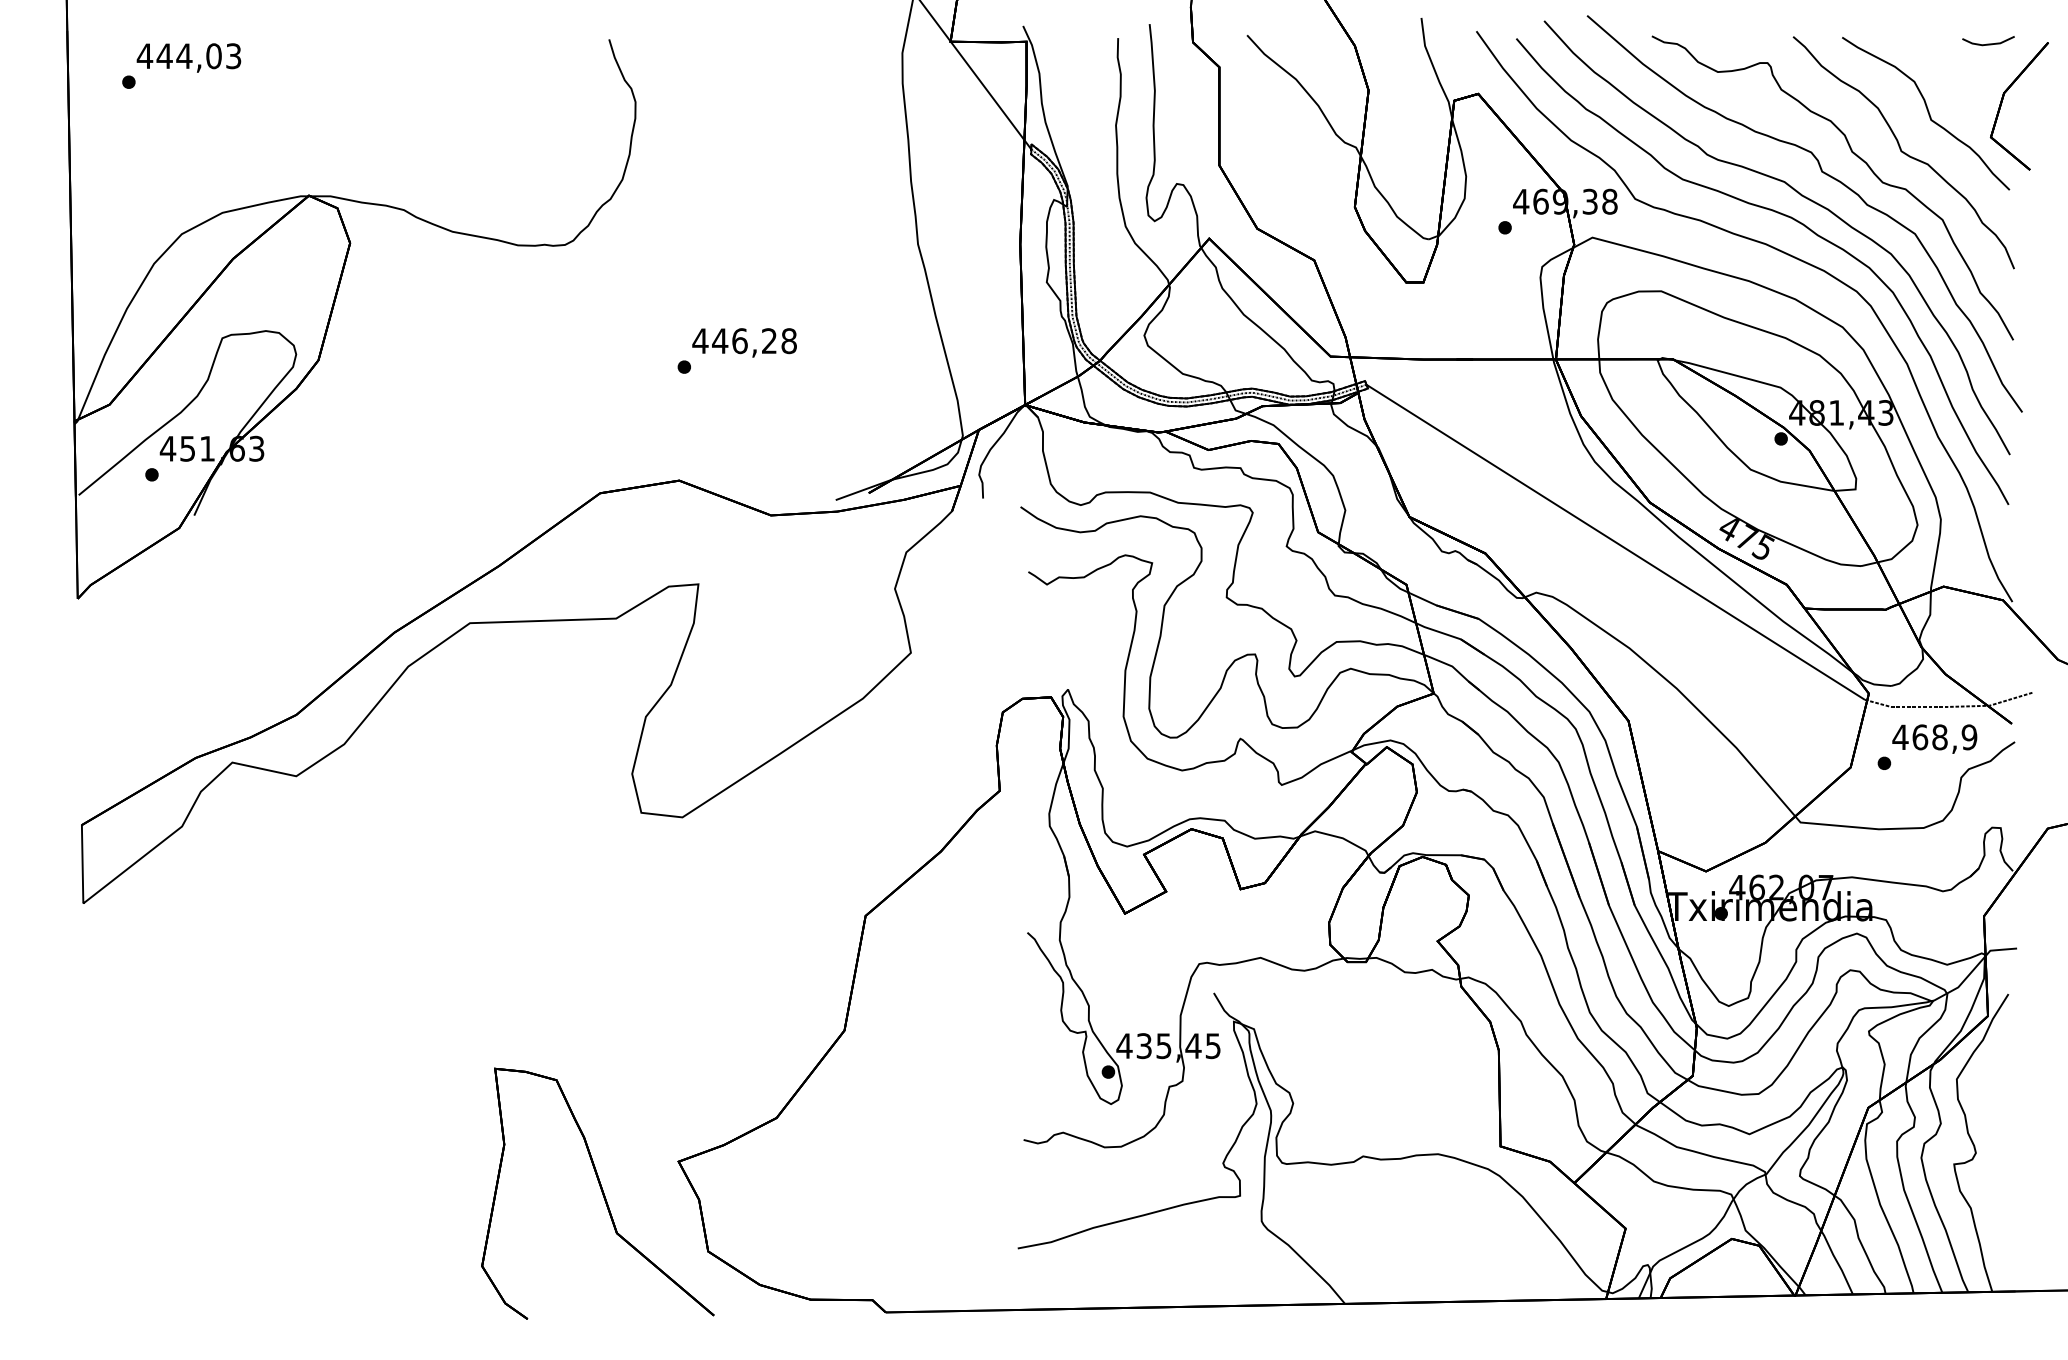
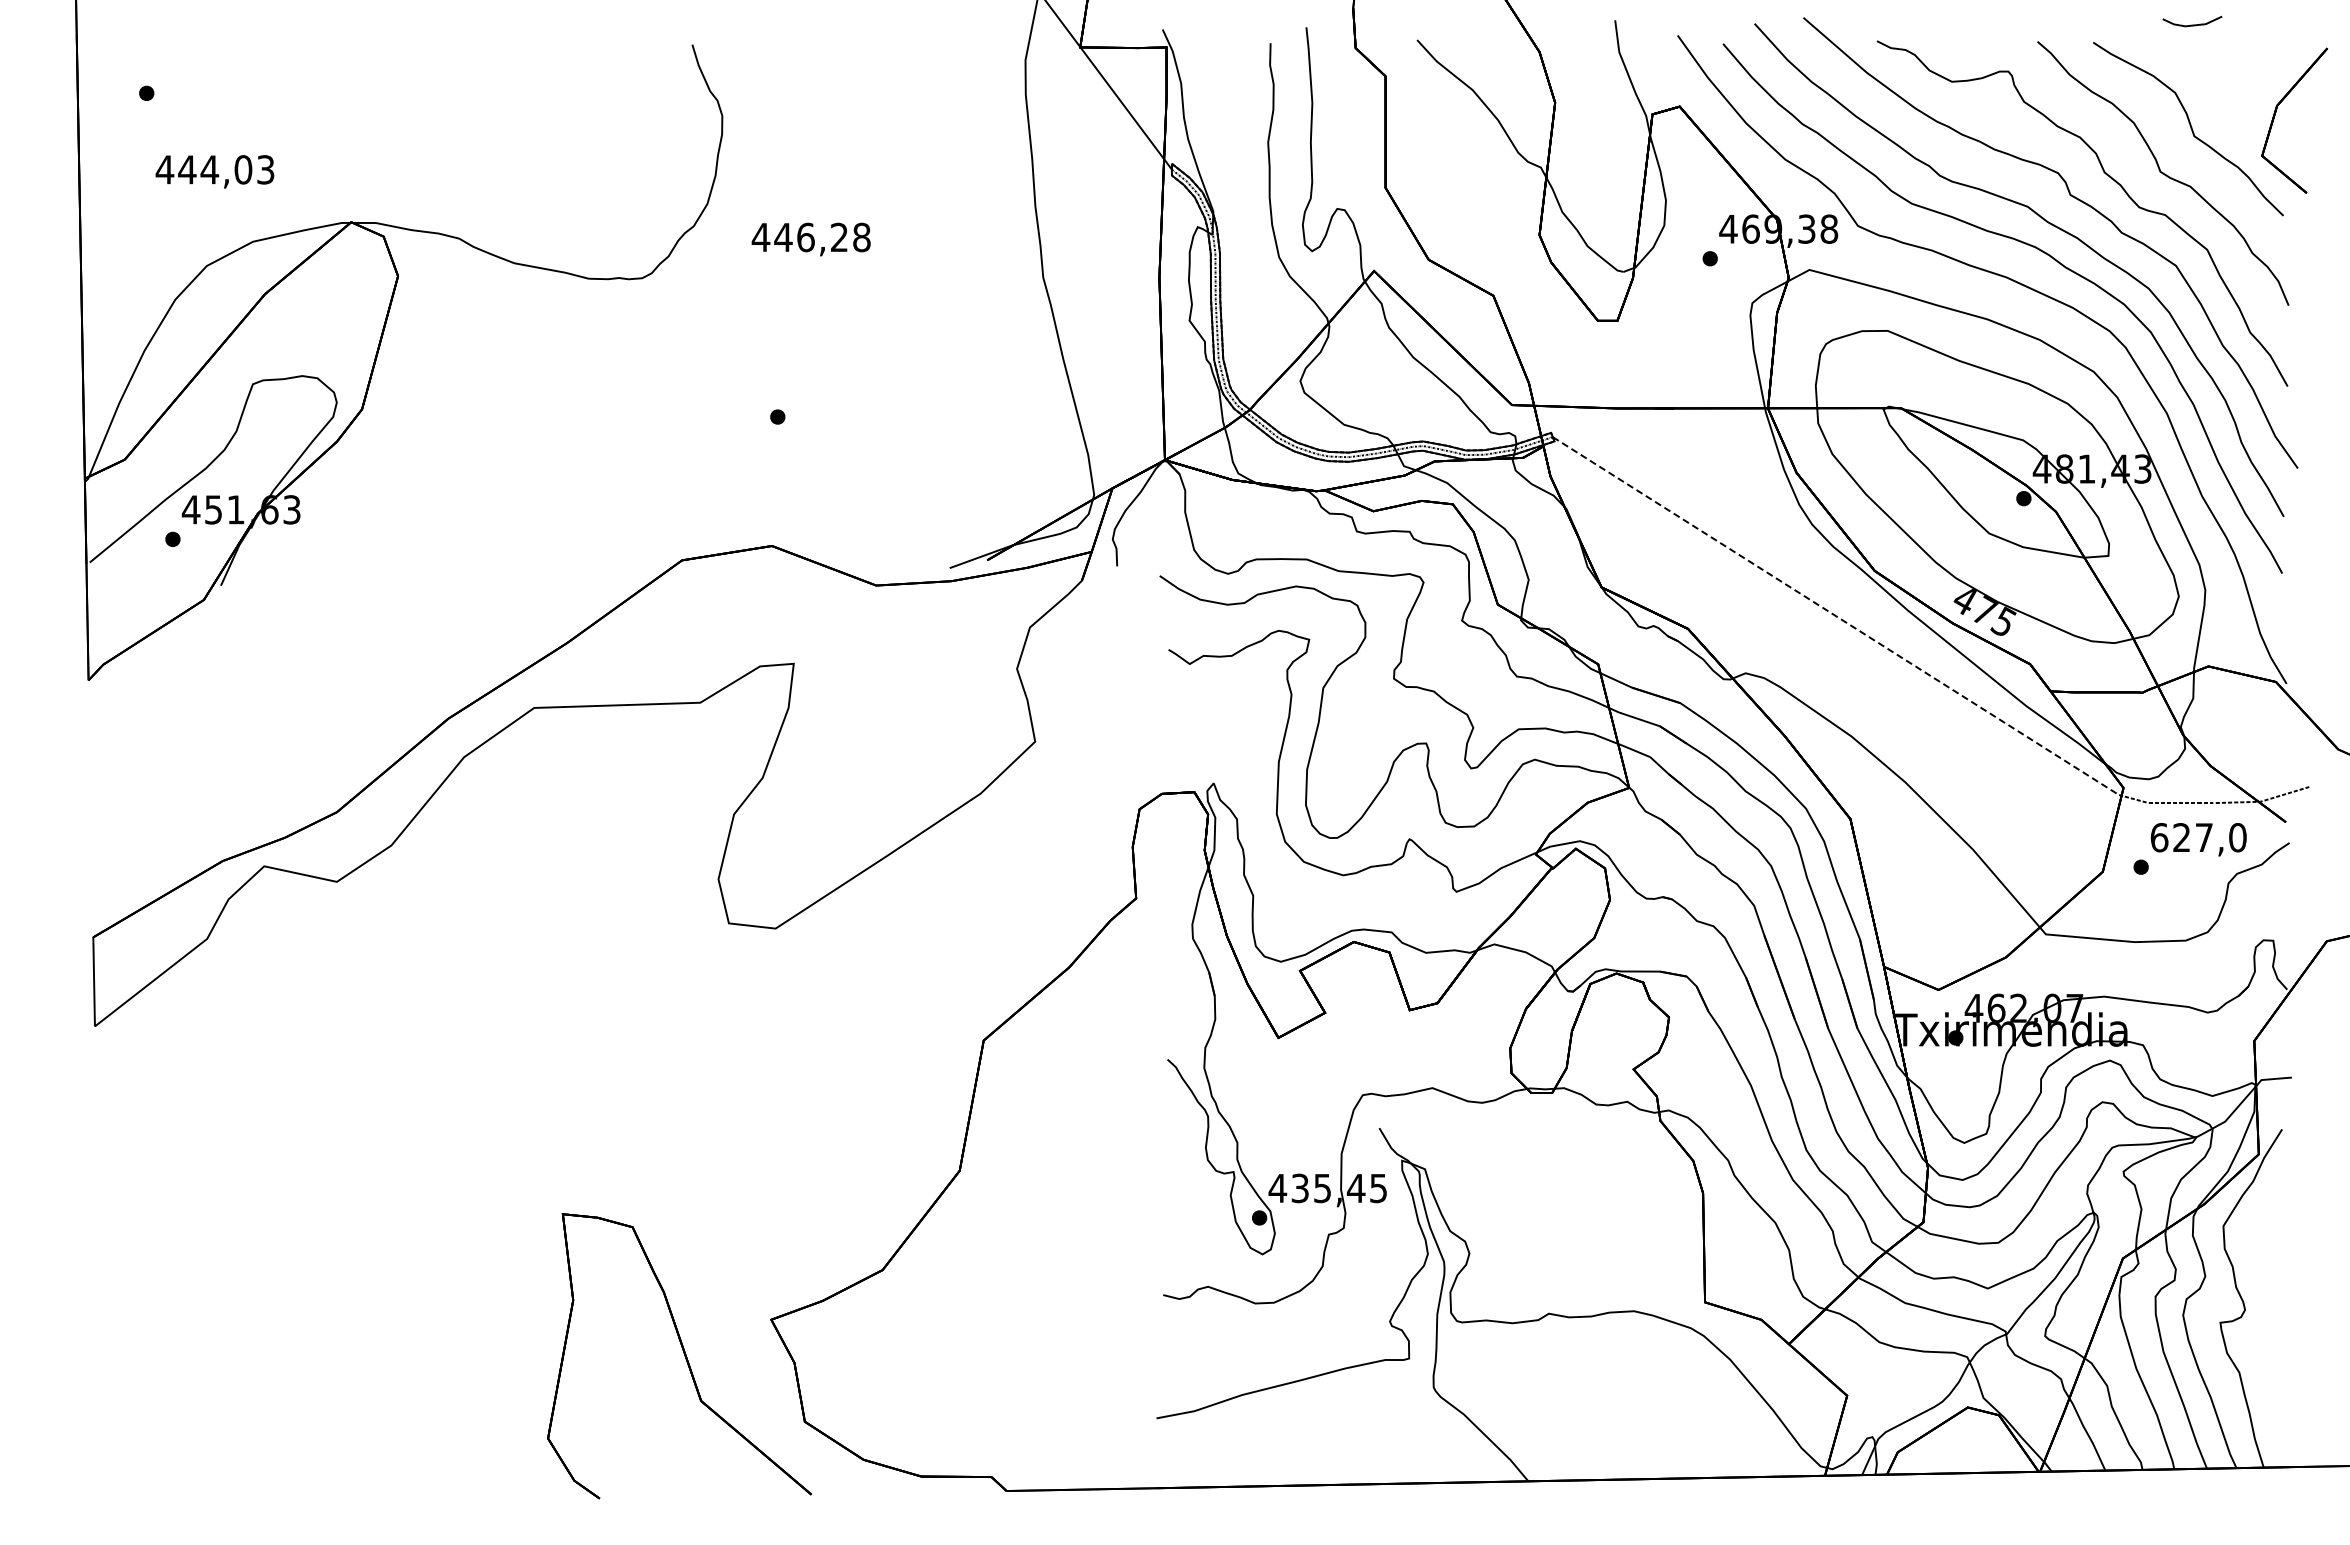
part: (1988, 40) -> (2192, 21), moved
text: (188, 57) -> (214, 171), moved
text: (743, 342) -> (810, 239), moved
line: (1615, 542) -> (1835, 616), solid -> dashed
text: (1934, 737) -> (2198, 837), 468,9 -> 627,0

